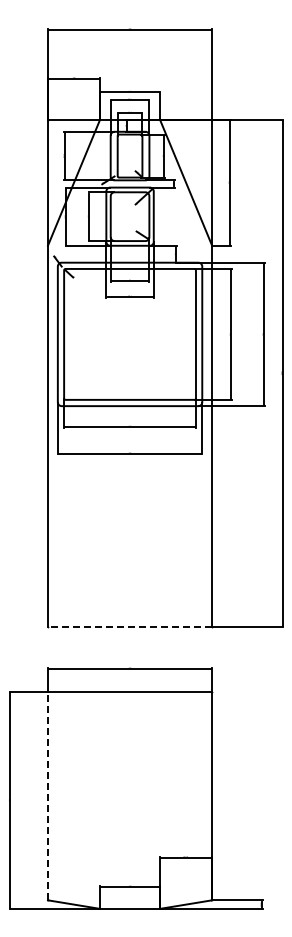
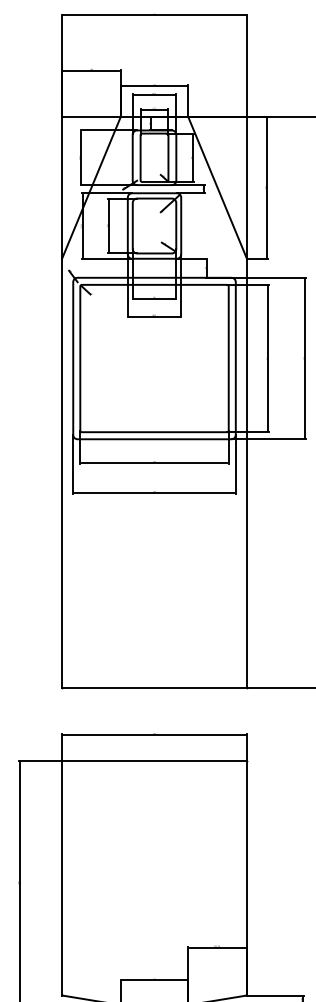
line: (129, 626) -> (153, 687), dashed -> solid
line: (47, 795) -> (61, 877), dashed -> solid

